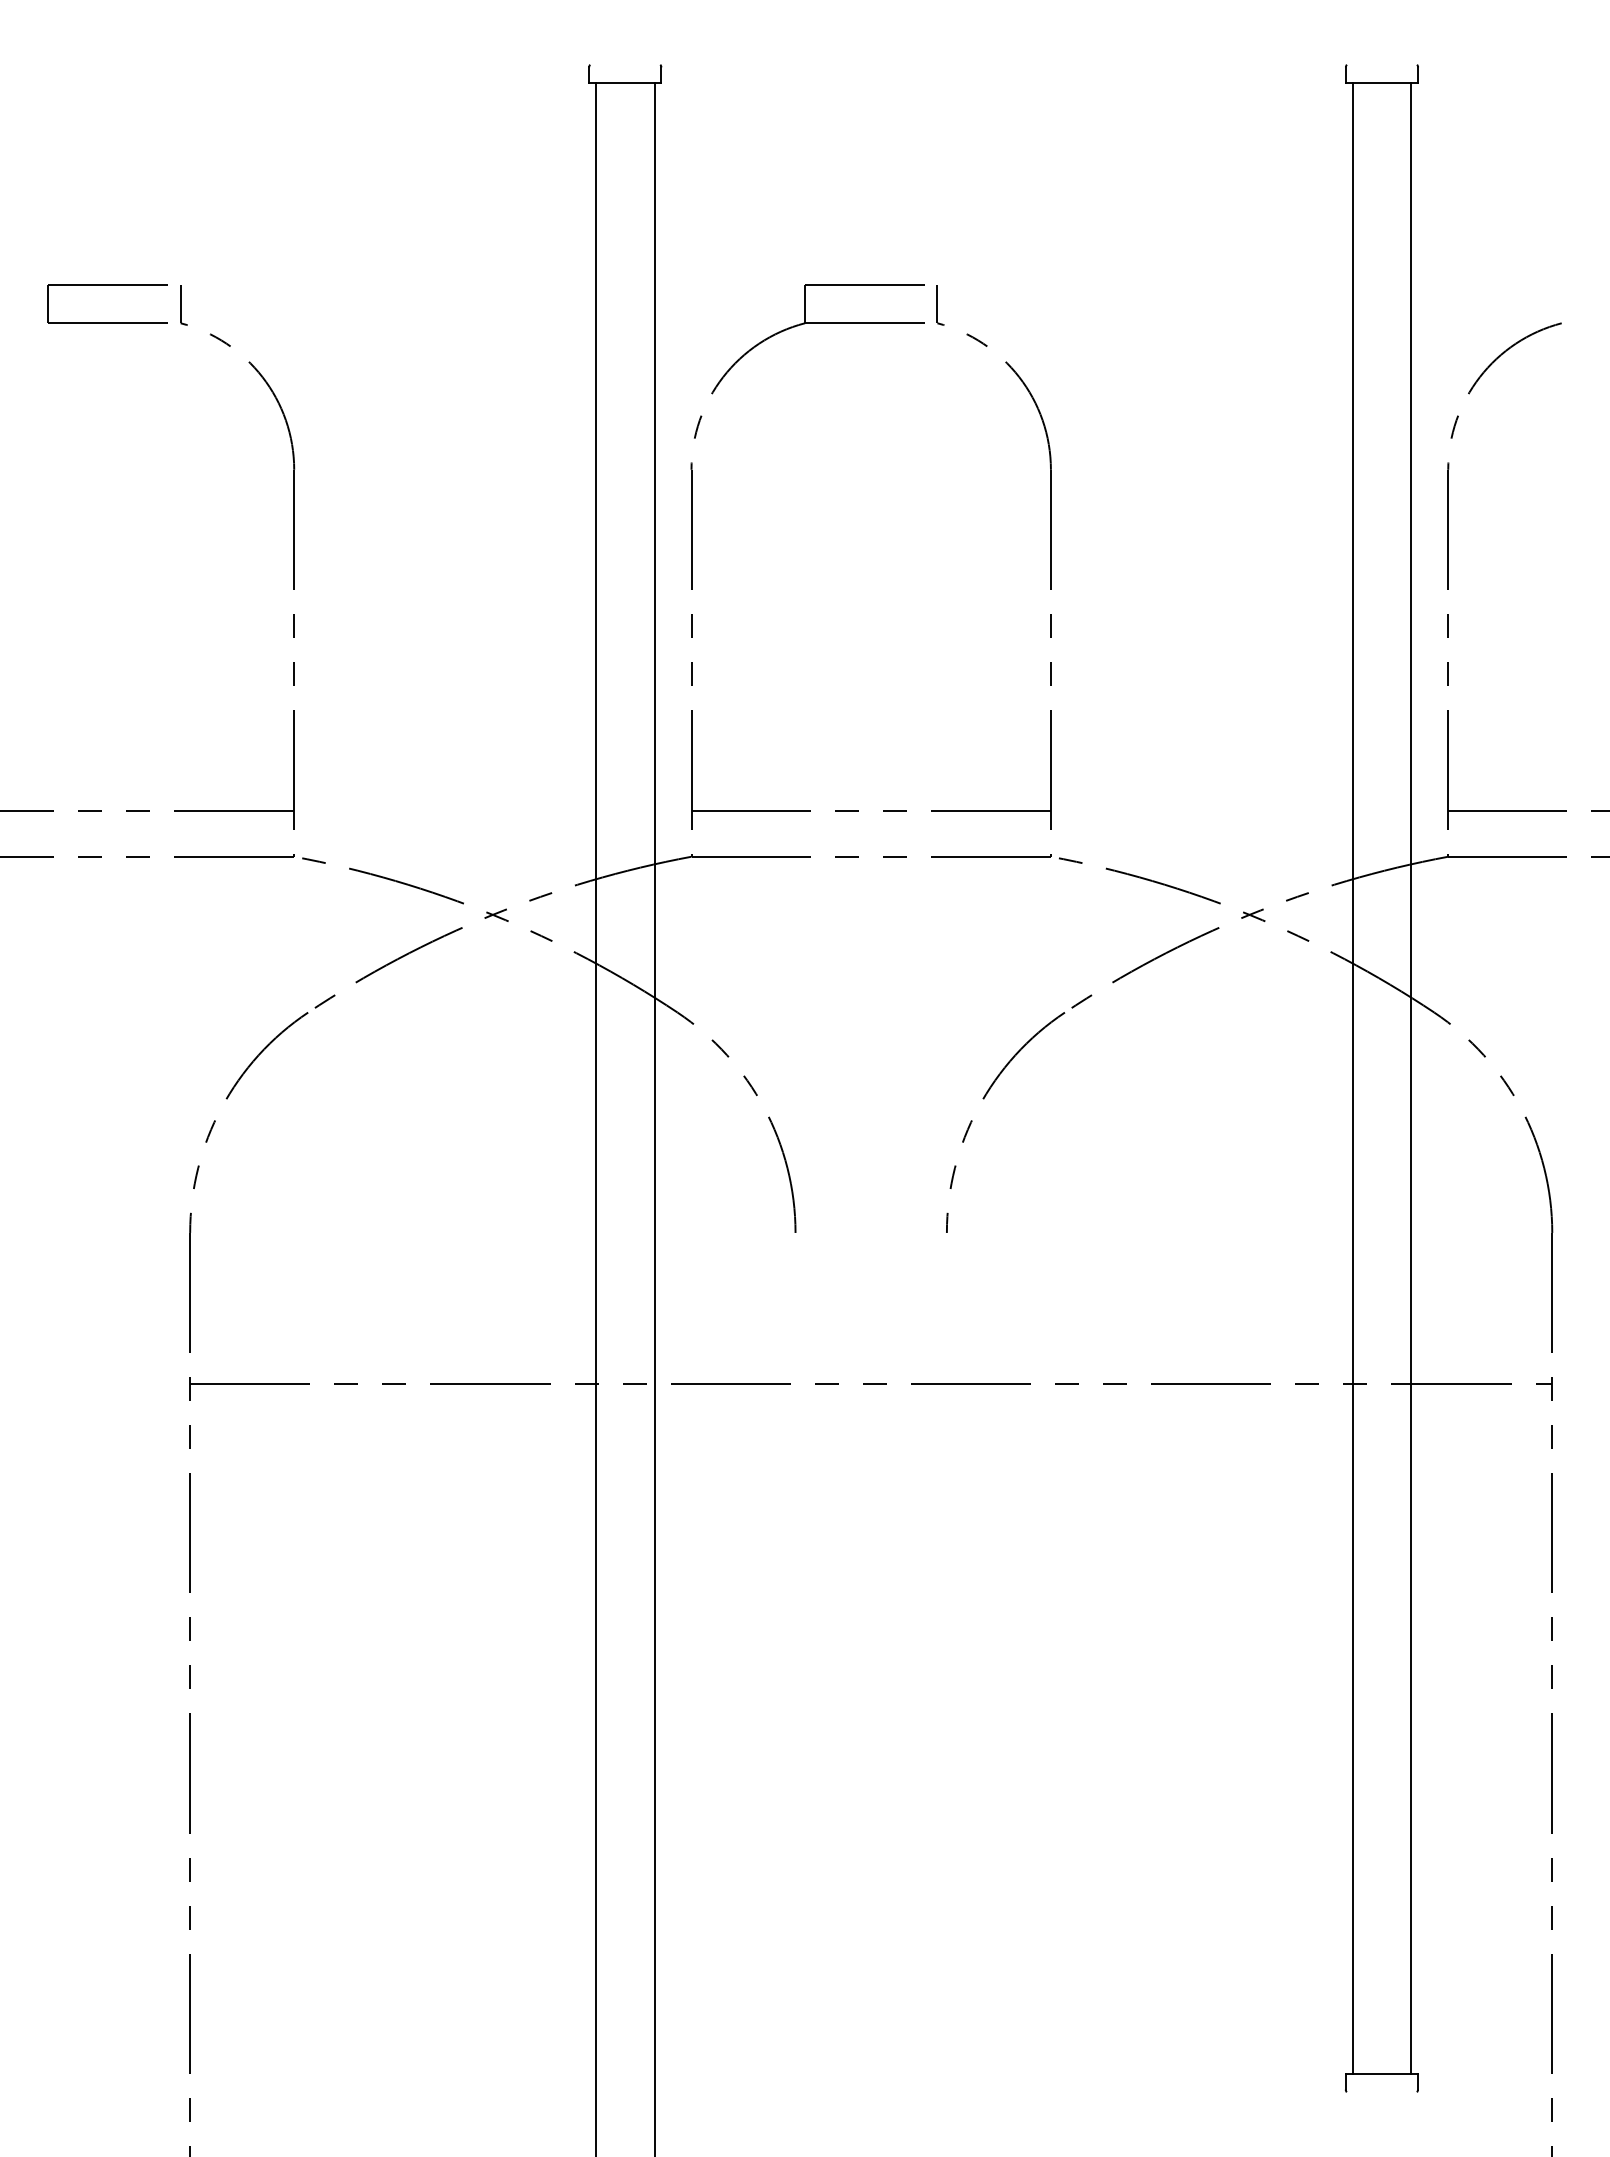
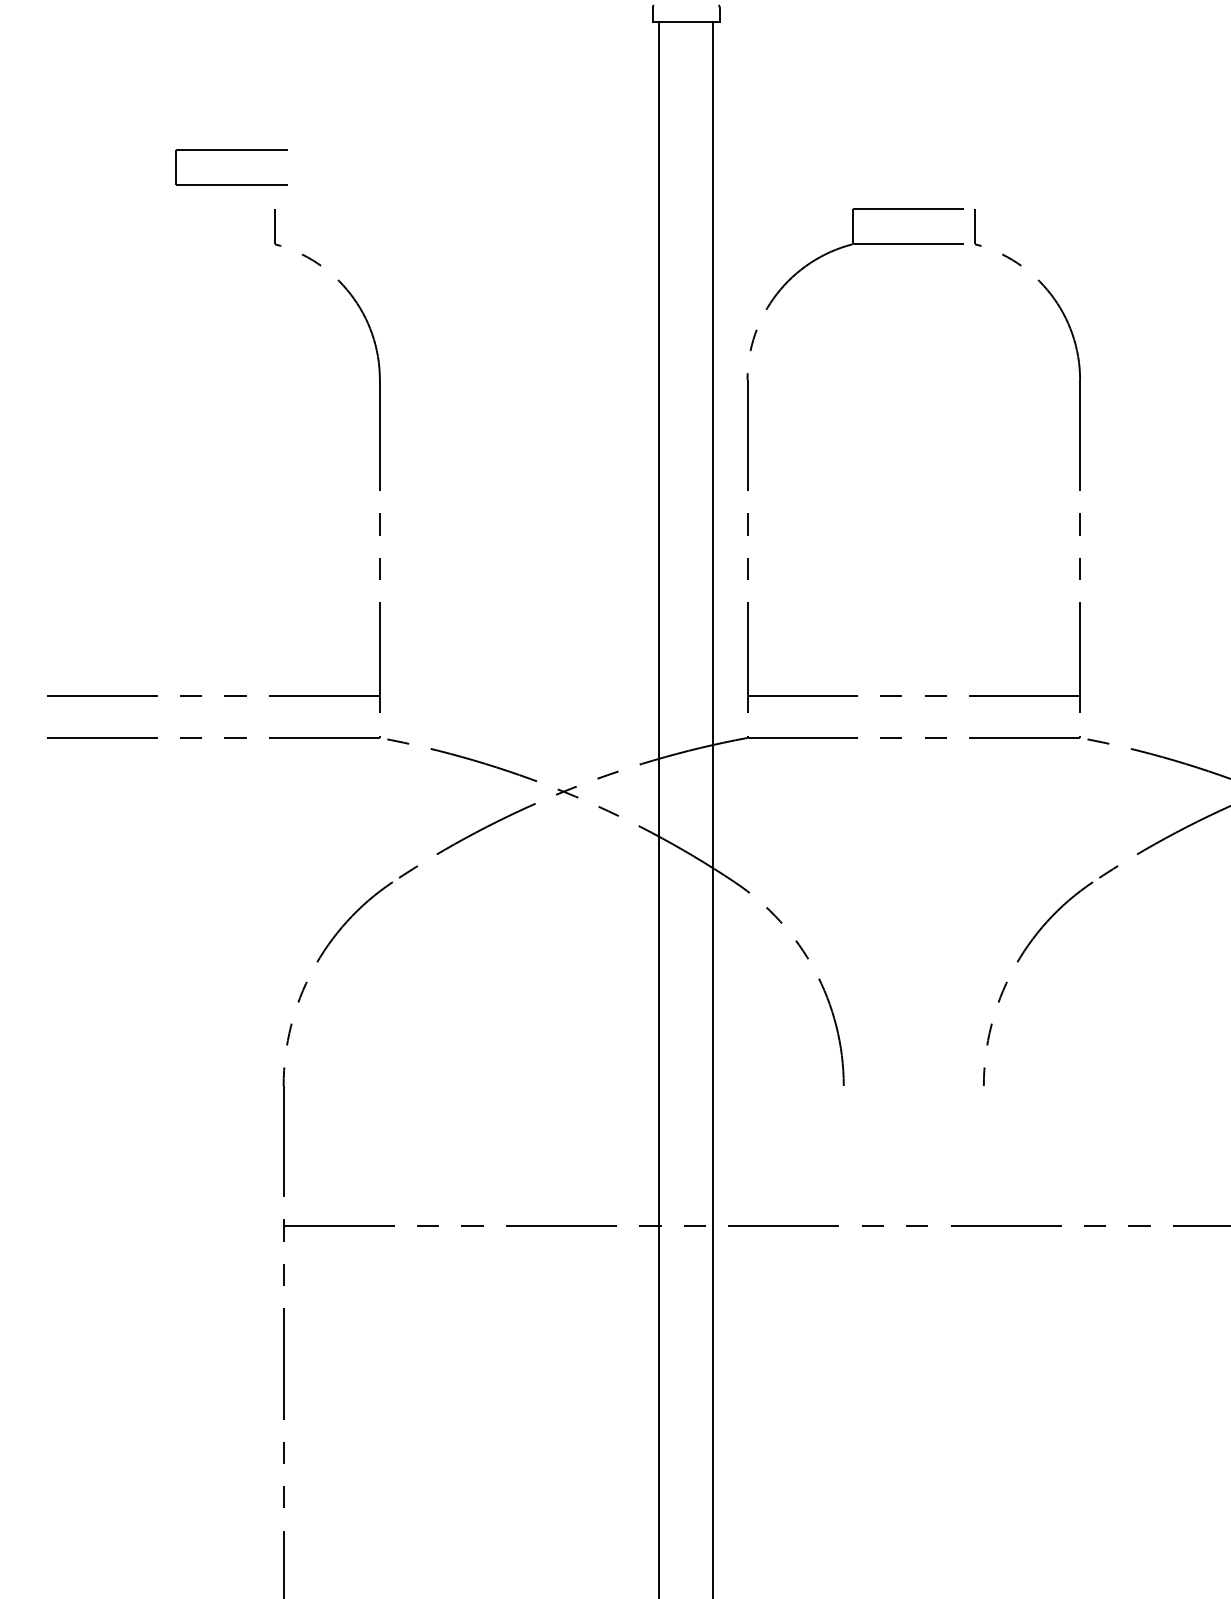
part: (107, 285) -> (231, 150), moved

